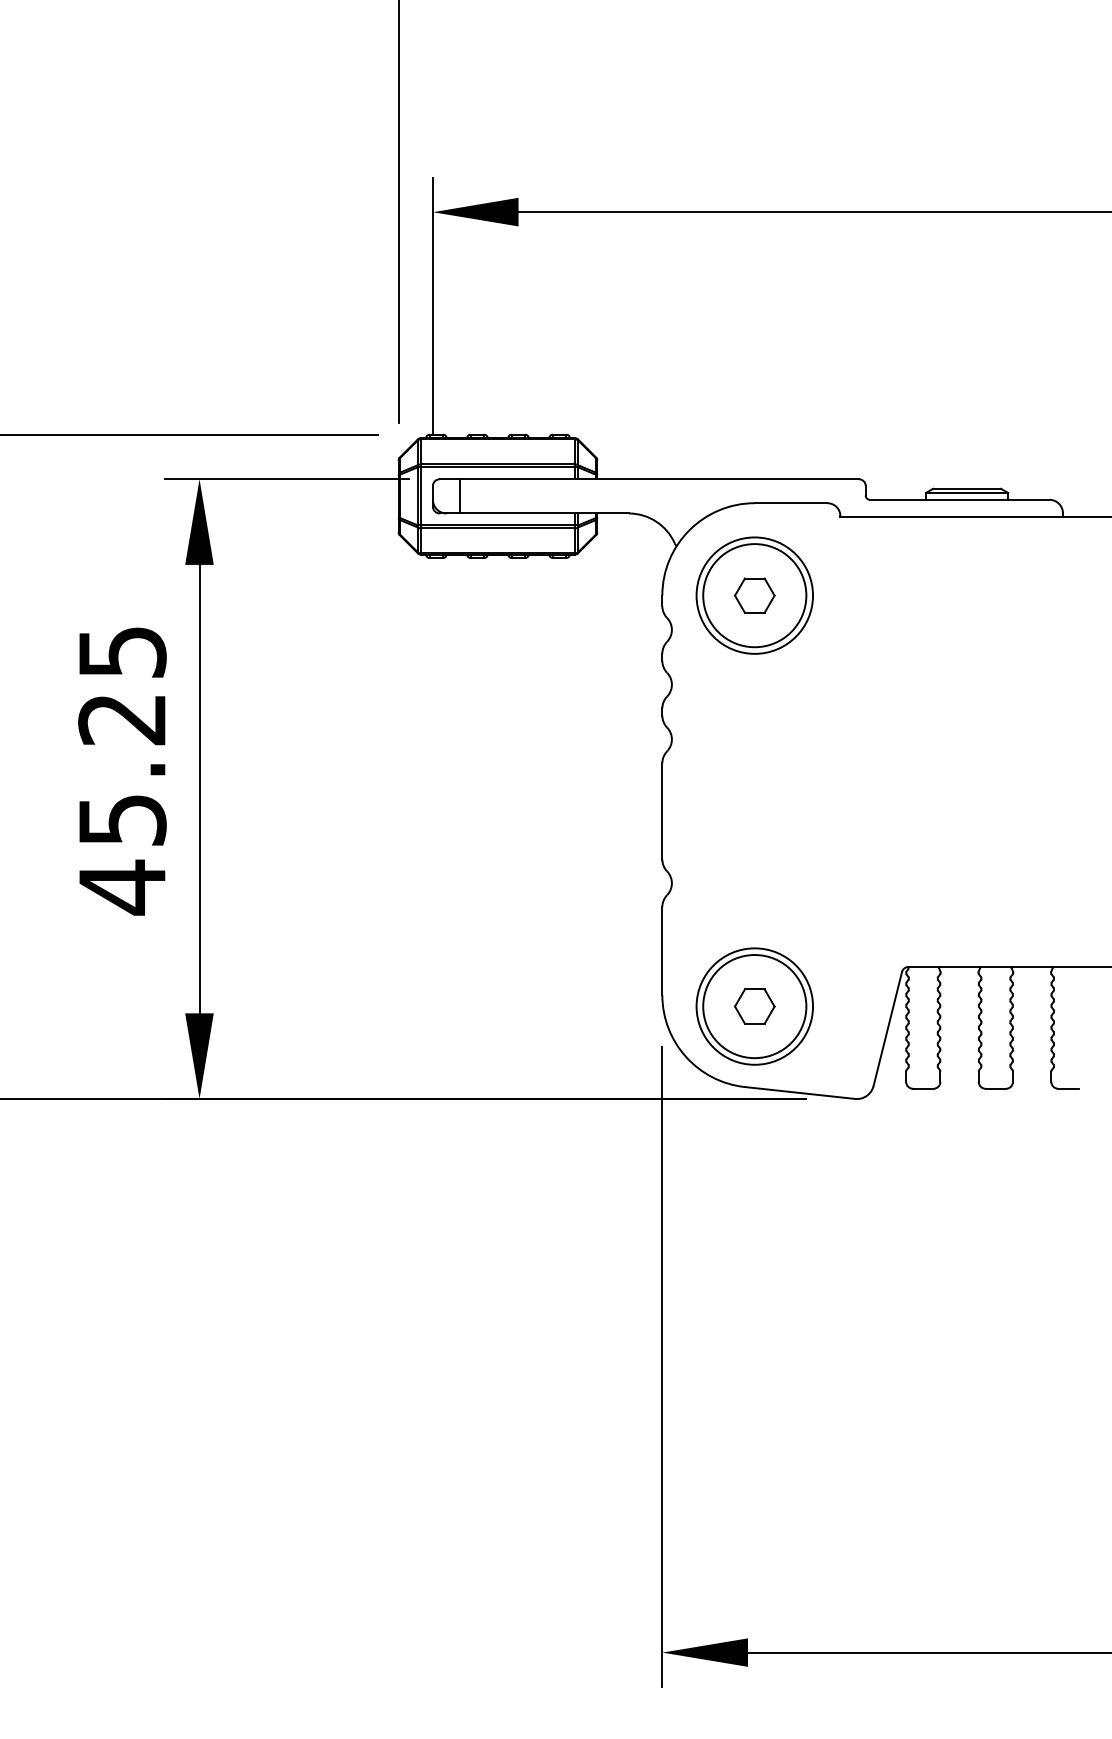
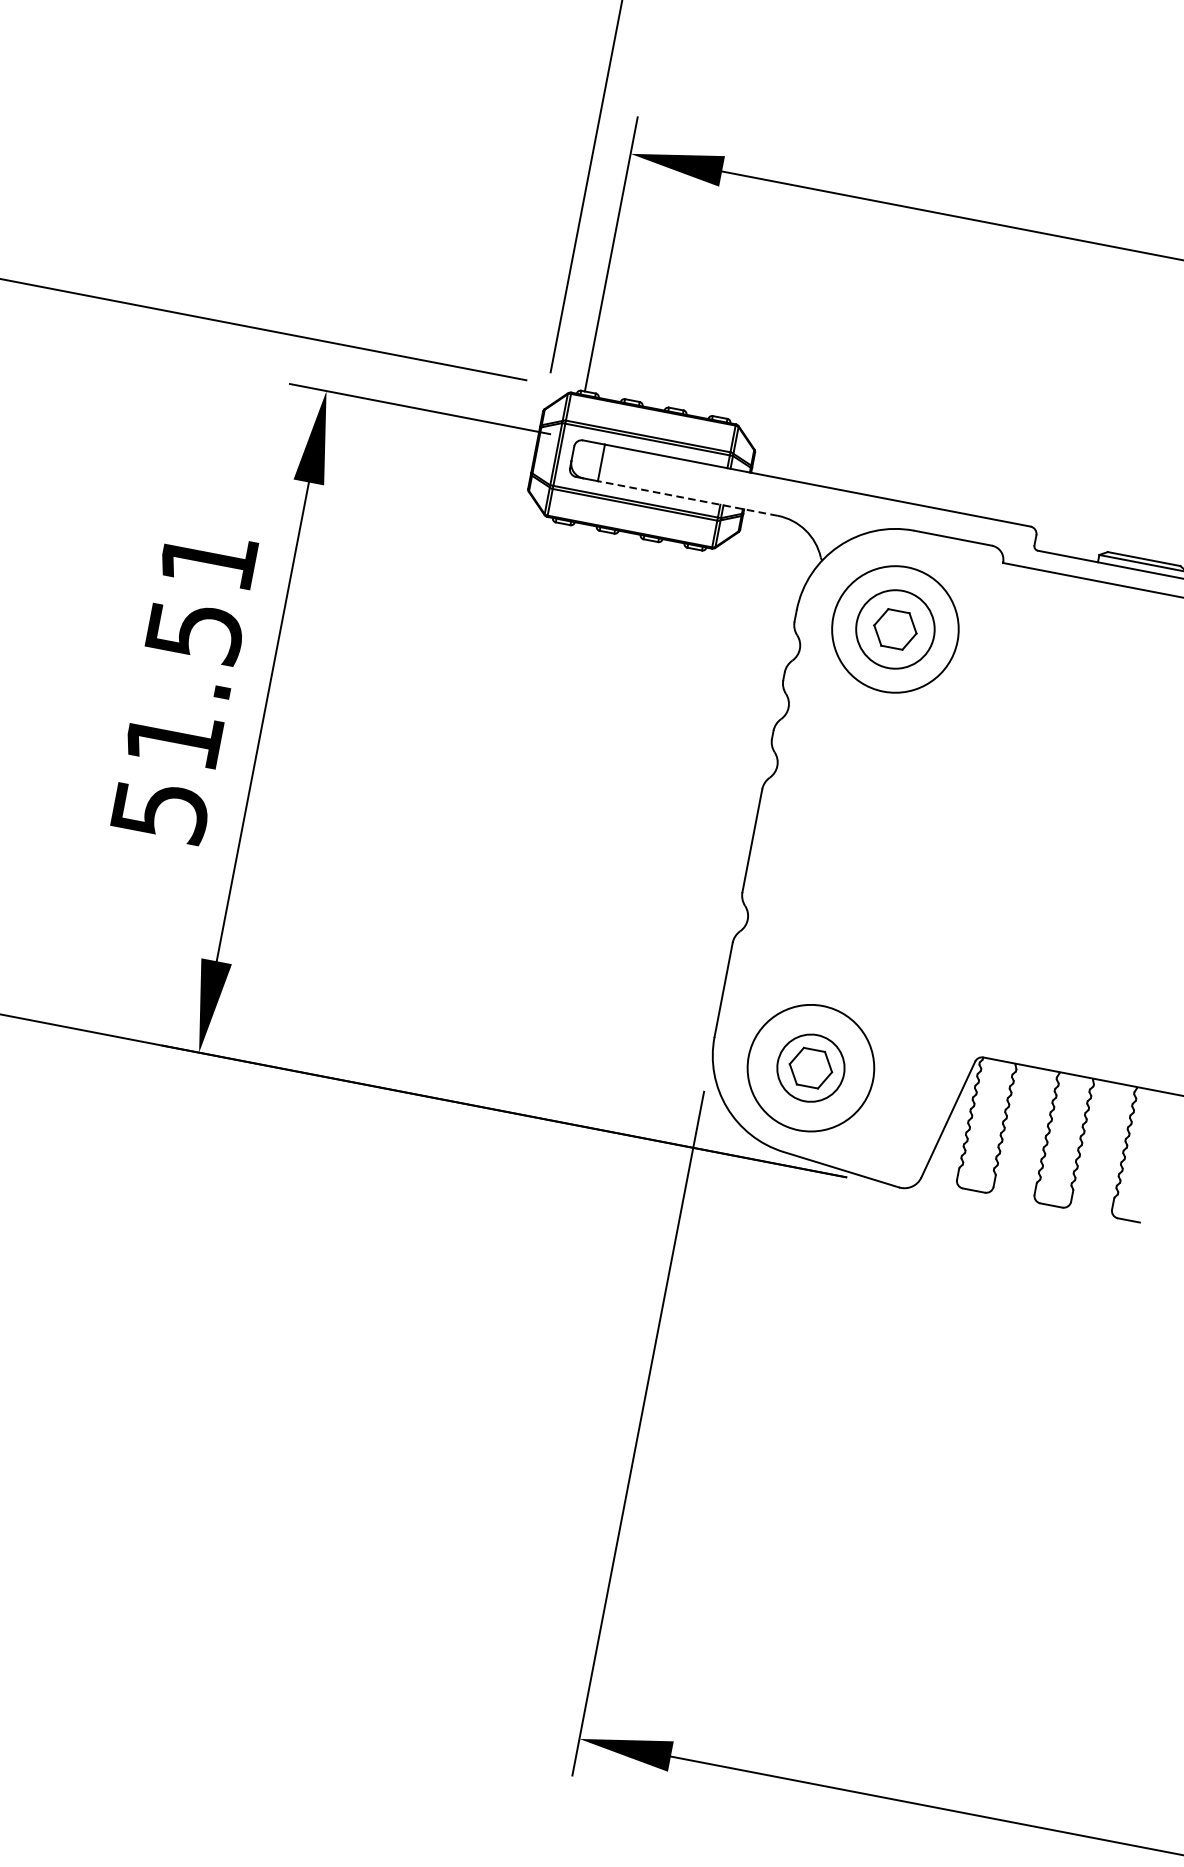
line: (544, 513) -> (687, 498), solid -> dashed
circle: (754, 595) -> (895, 629), size x0.7
text: (122, 771) -> (184, 687), 45.25 -> 51.51
circle: (754, 1006) -> (810, 1068), size x0.6

